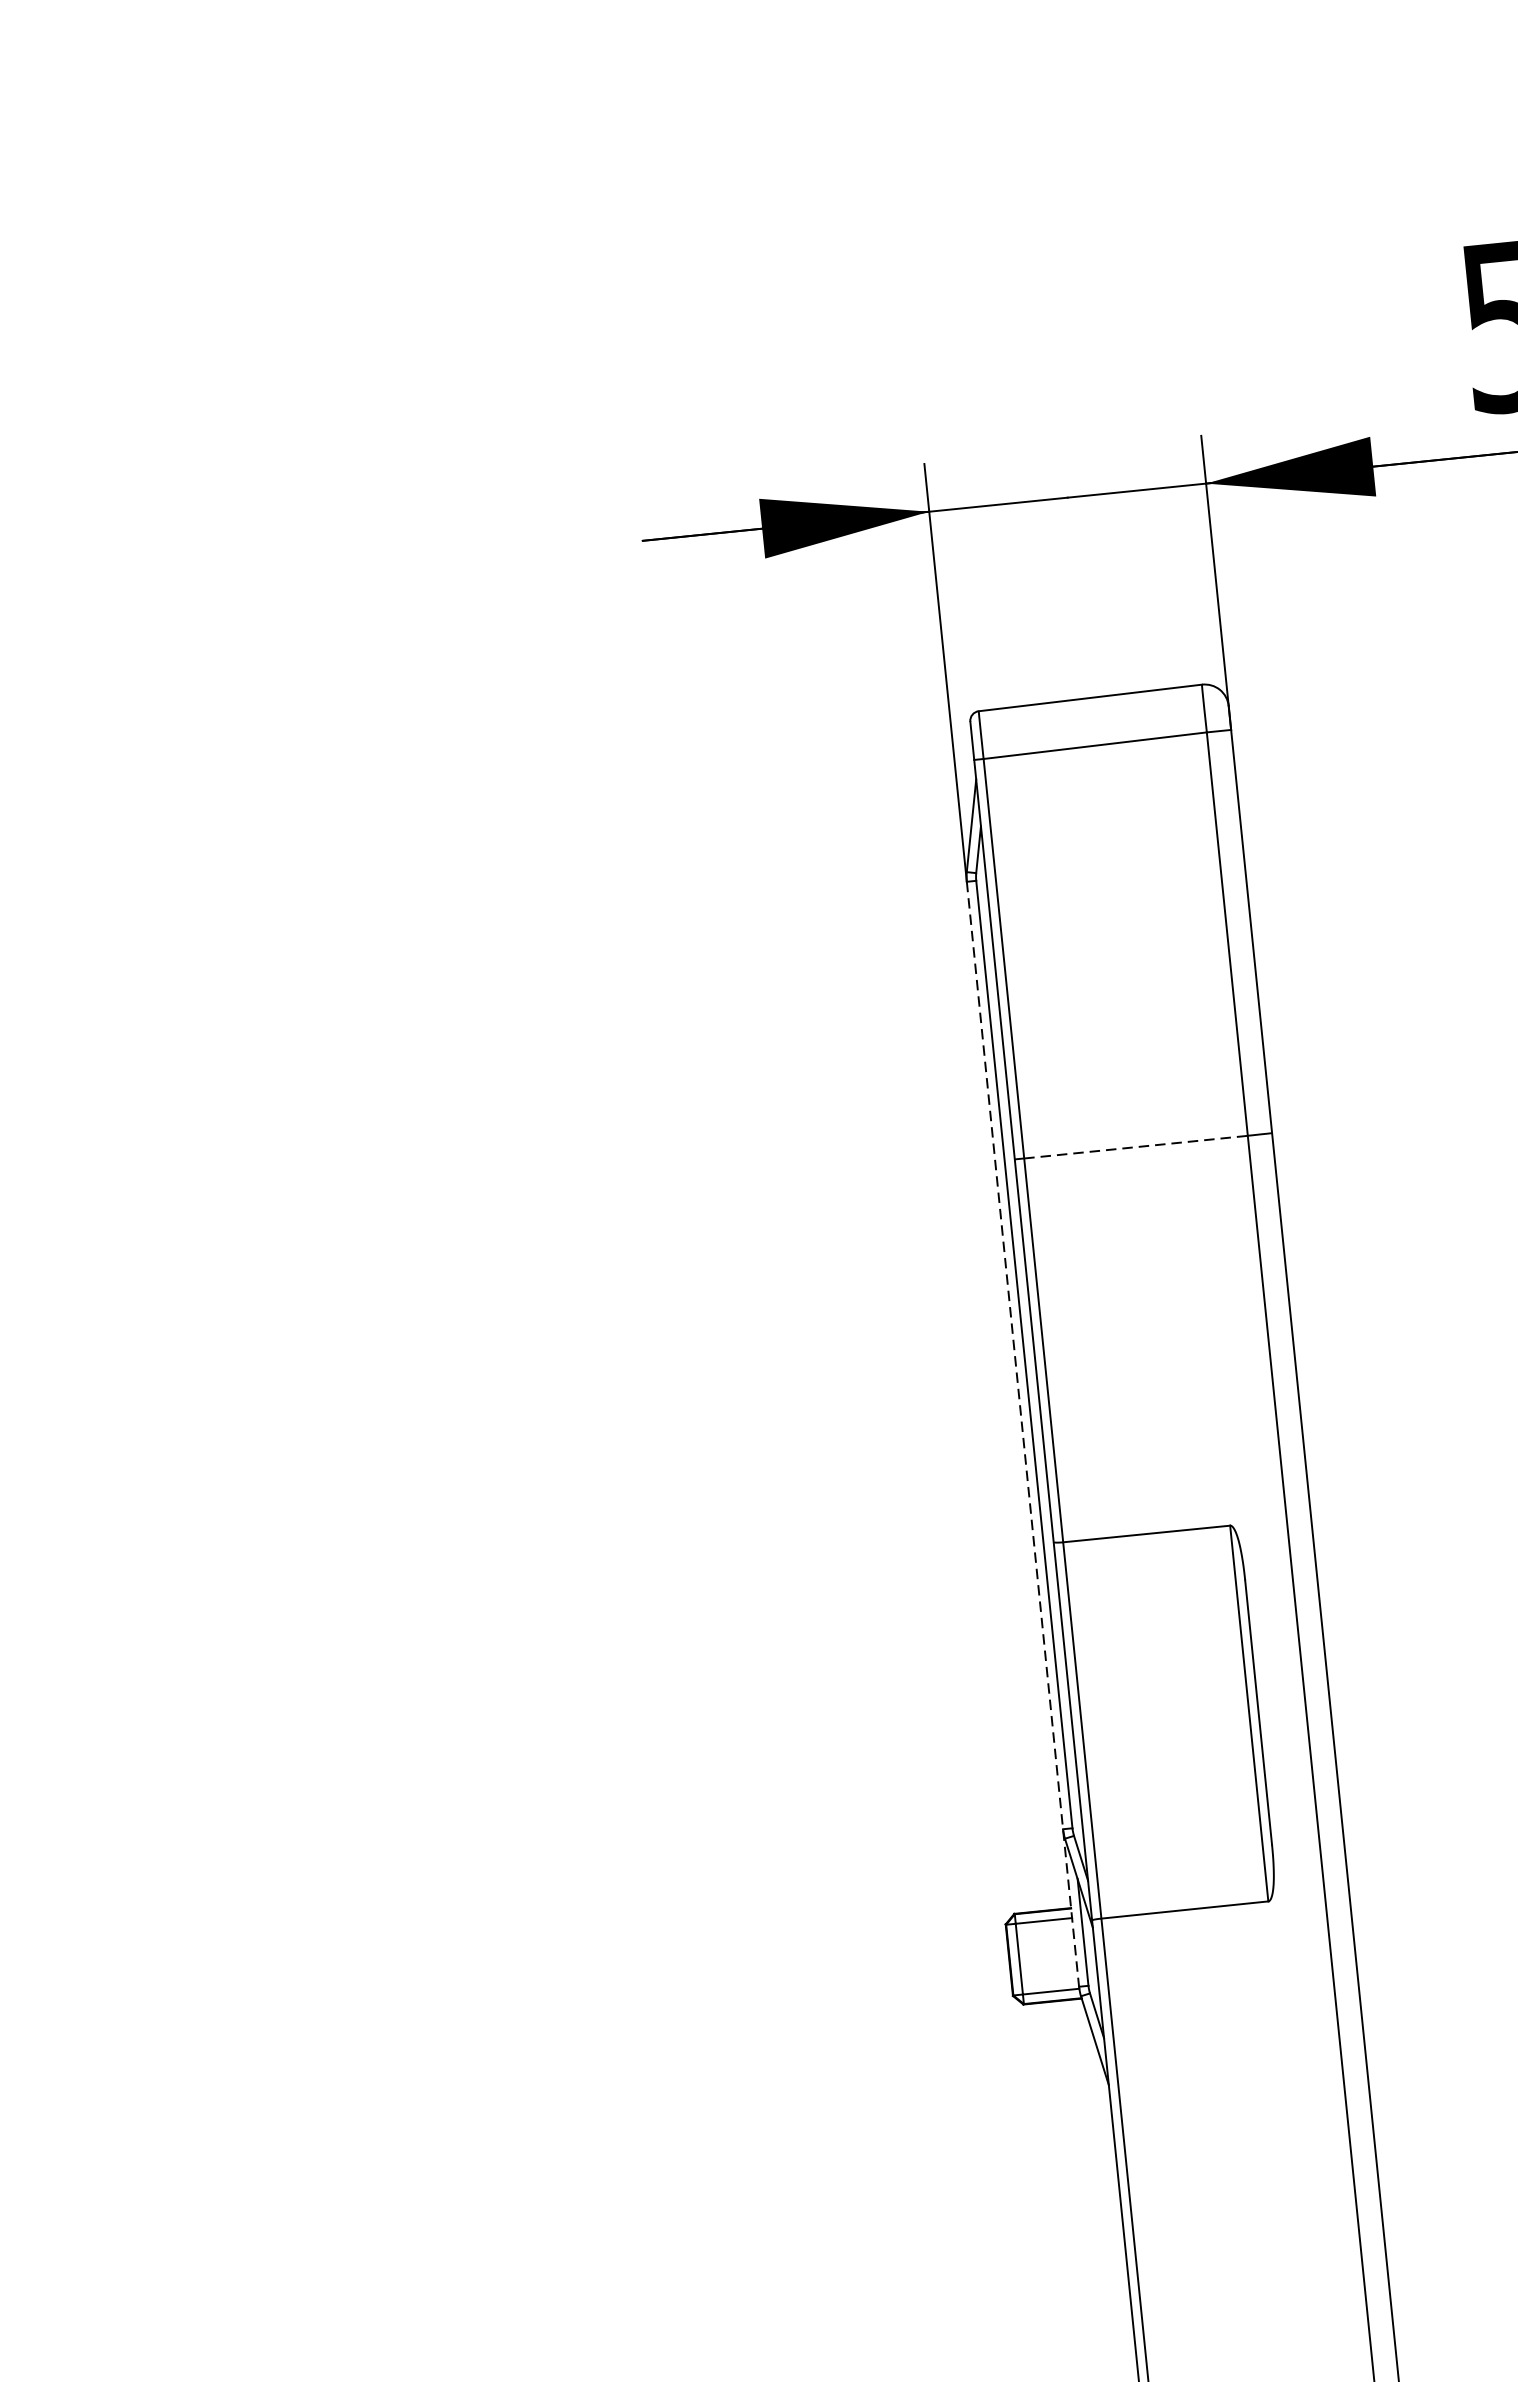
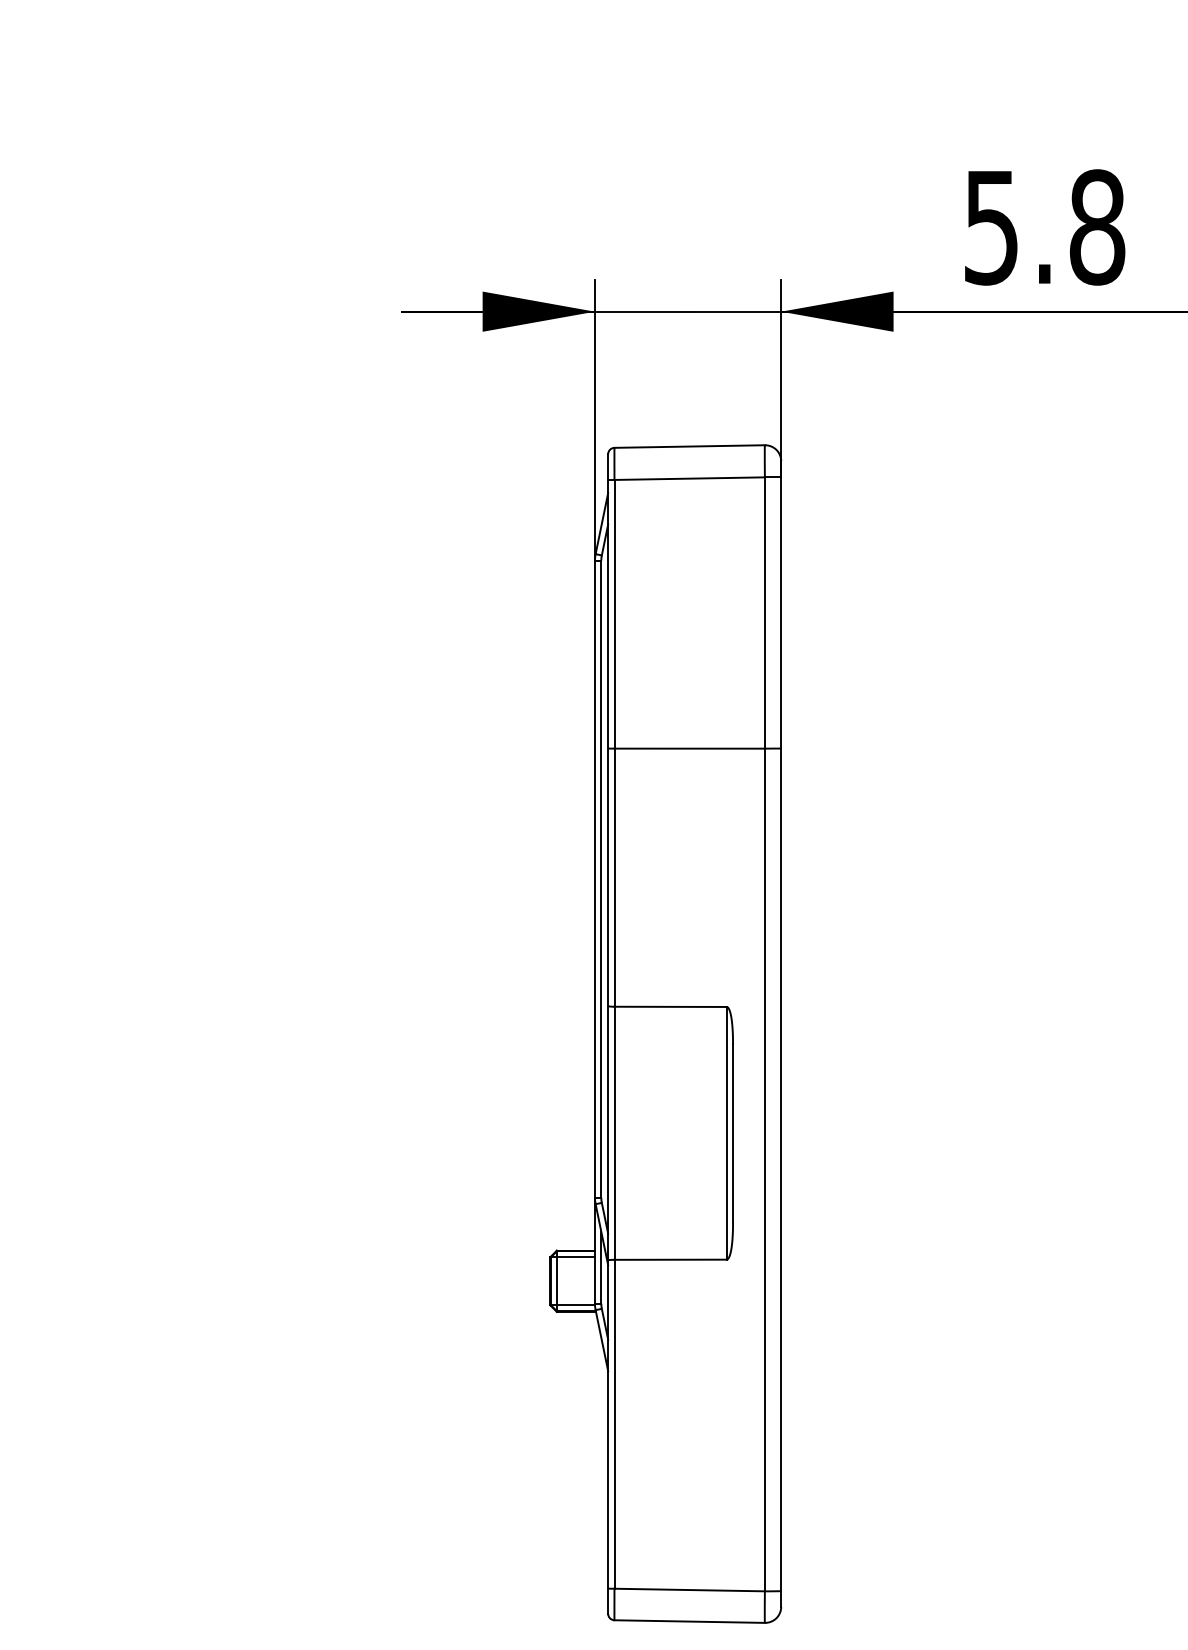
line: (1137, 1146) -> (690, 748), dashed -> solid
line: (1023, 1434) -> (595, 932), dashed -> solid

